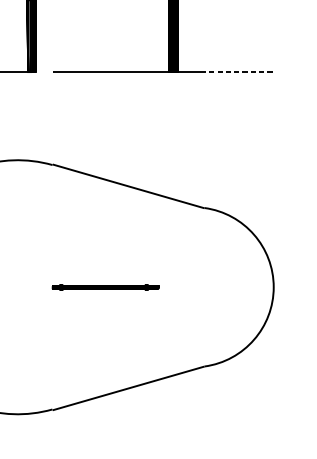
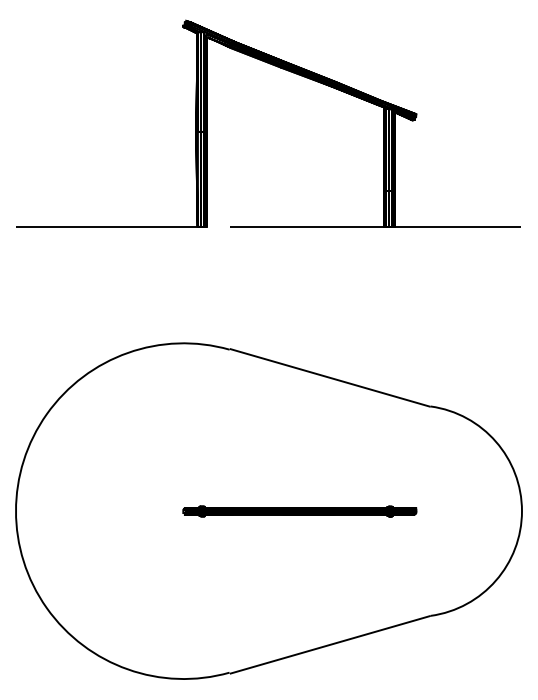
line: (239, 71) -> (476, 226), dashed -> solid
part: (105, 287) -> (299, 511), size x1.67

